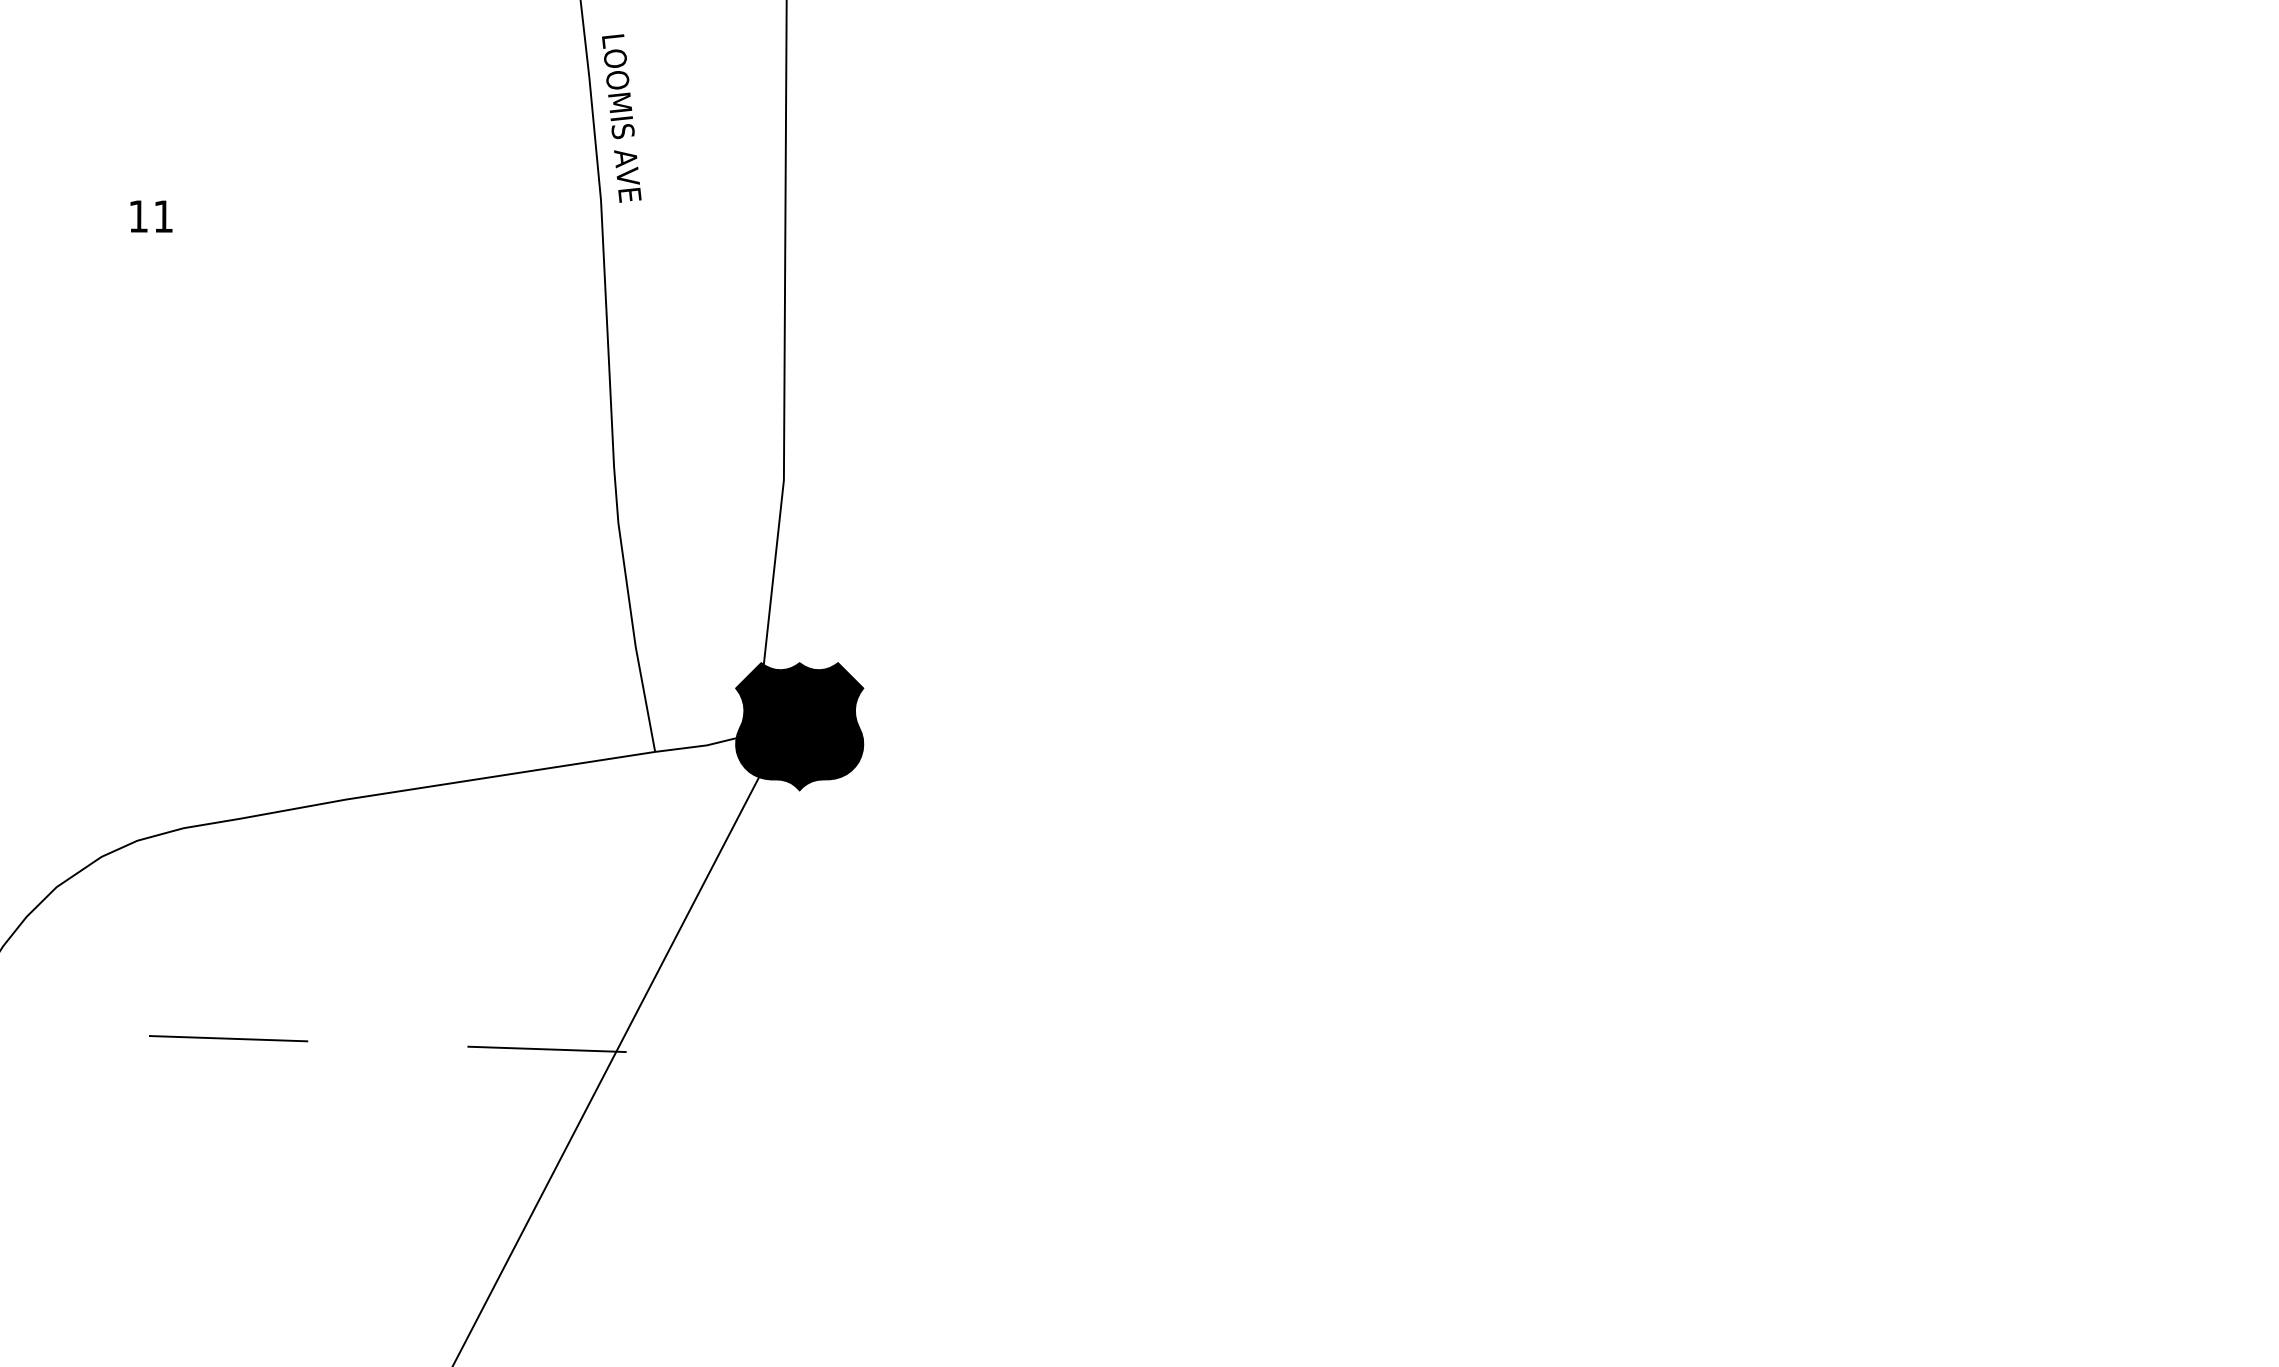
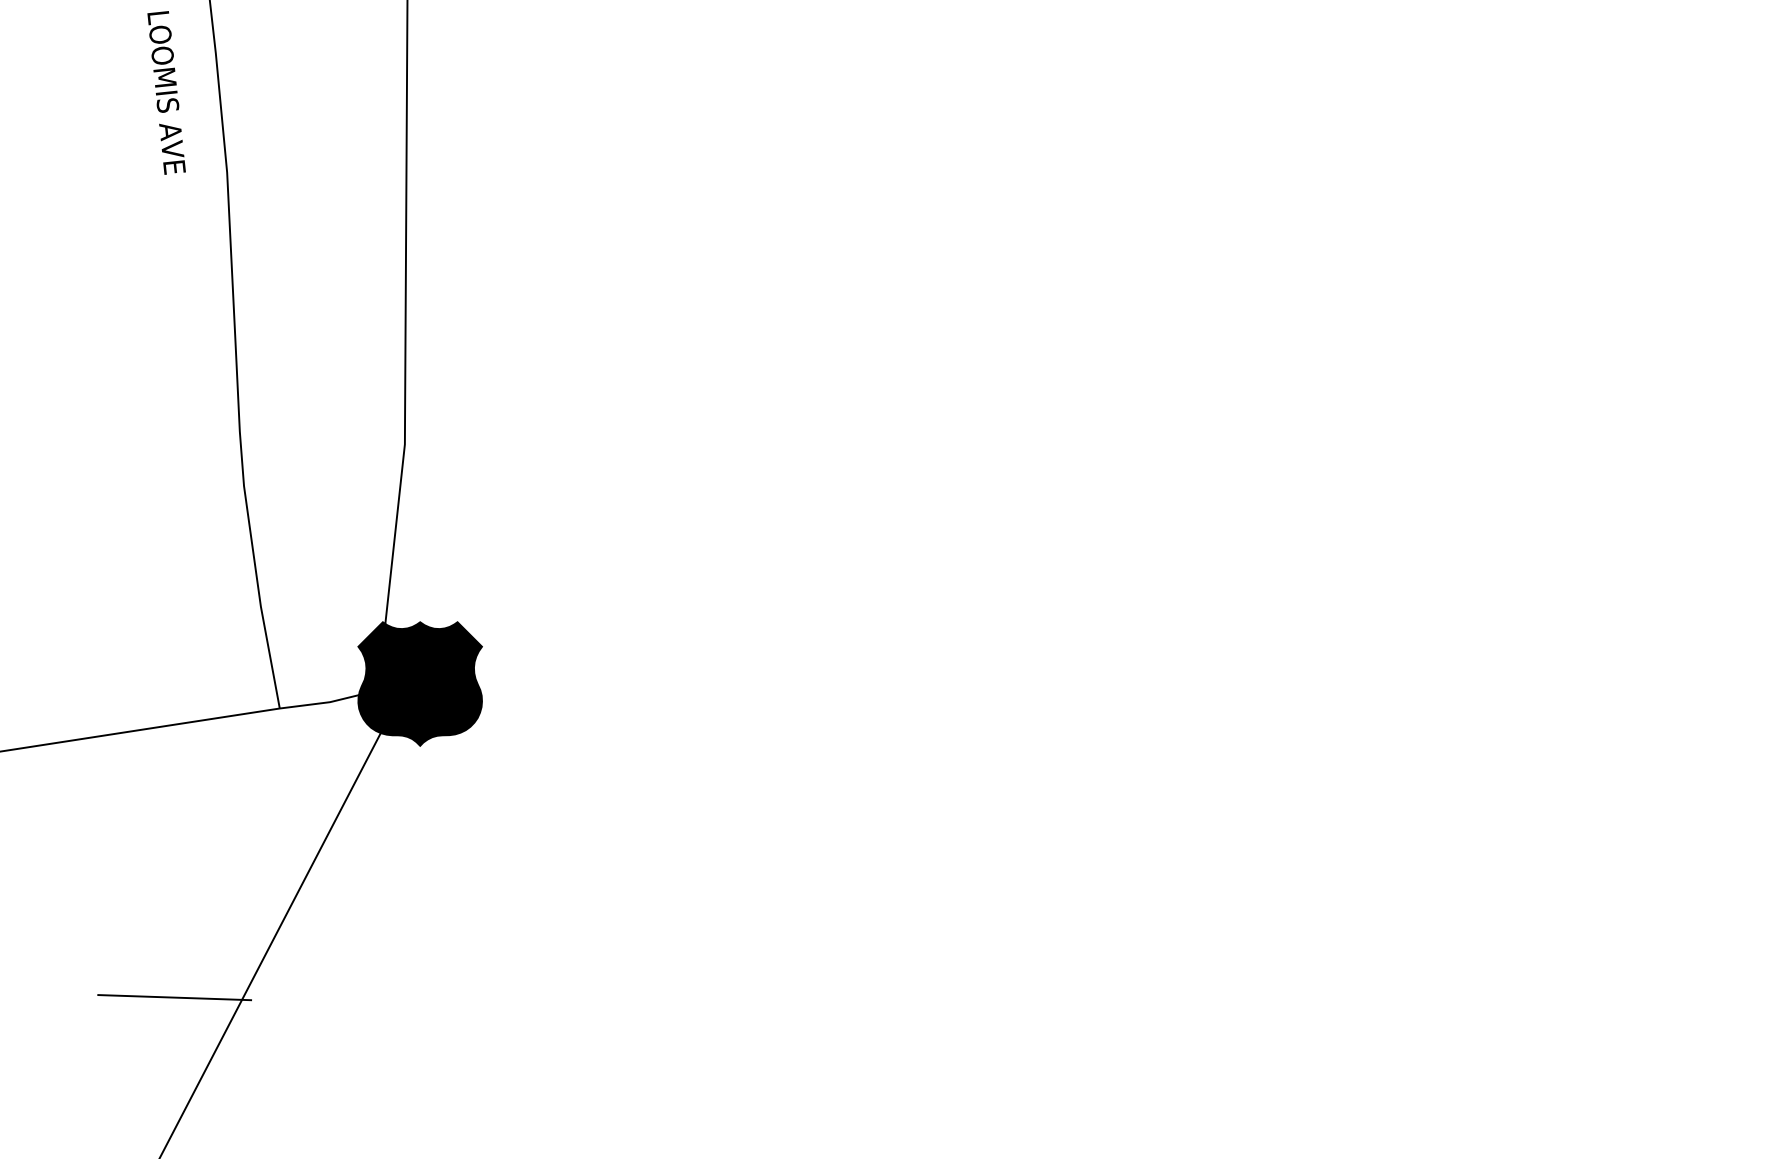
text: (621, 118) -> (166, 92), moved

